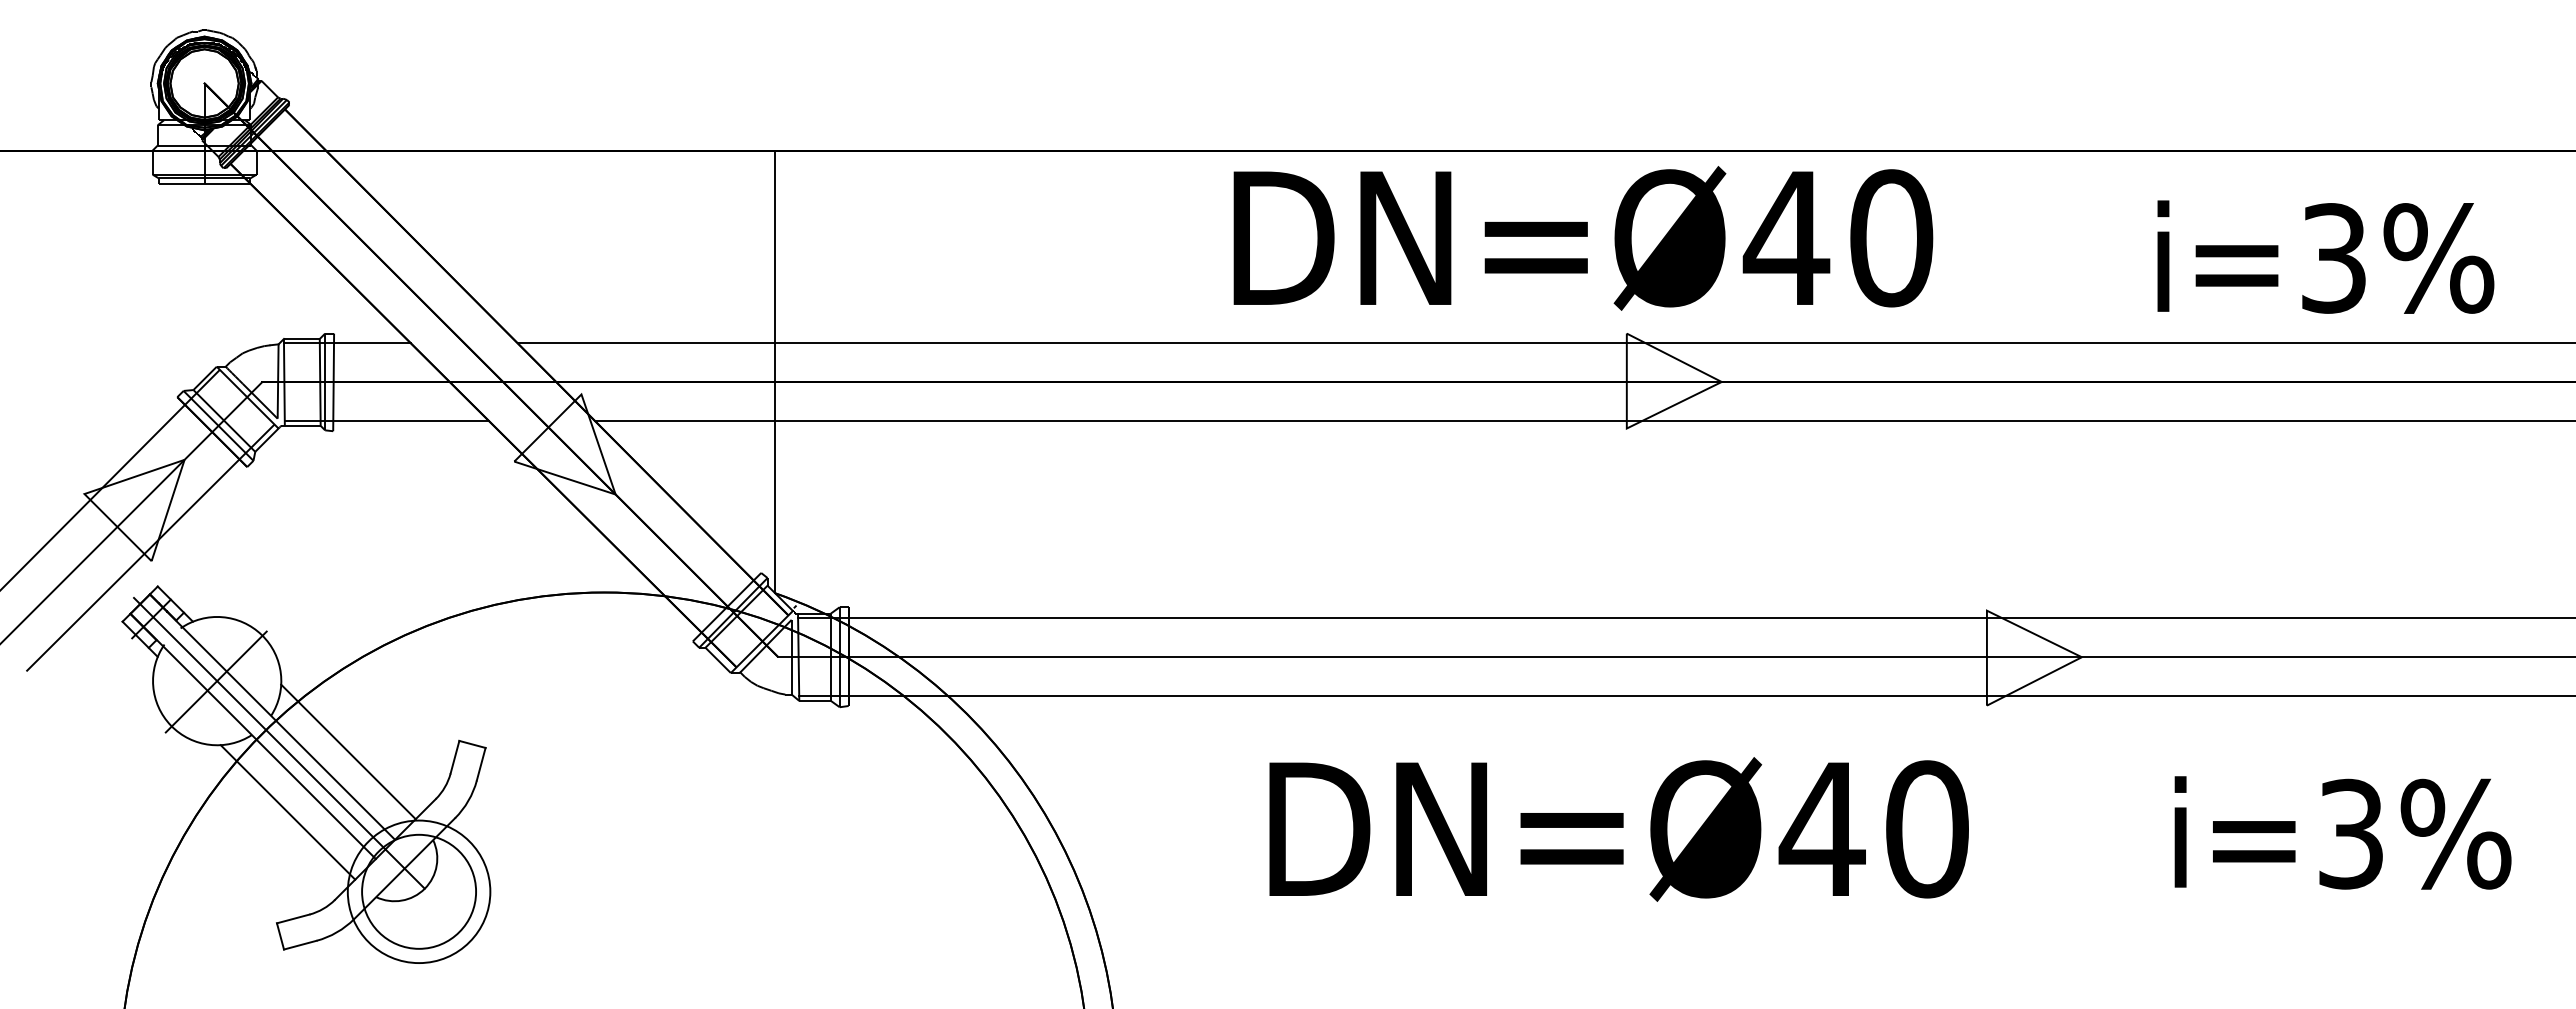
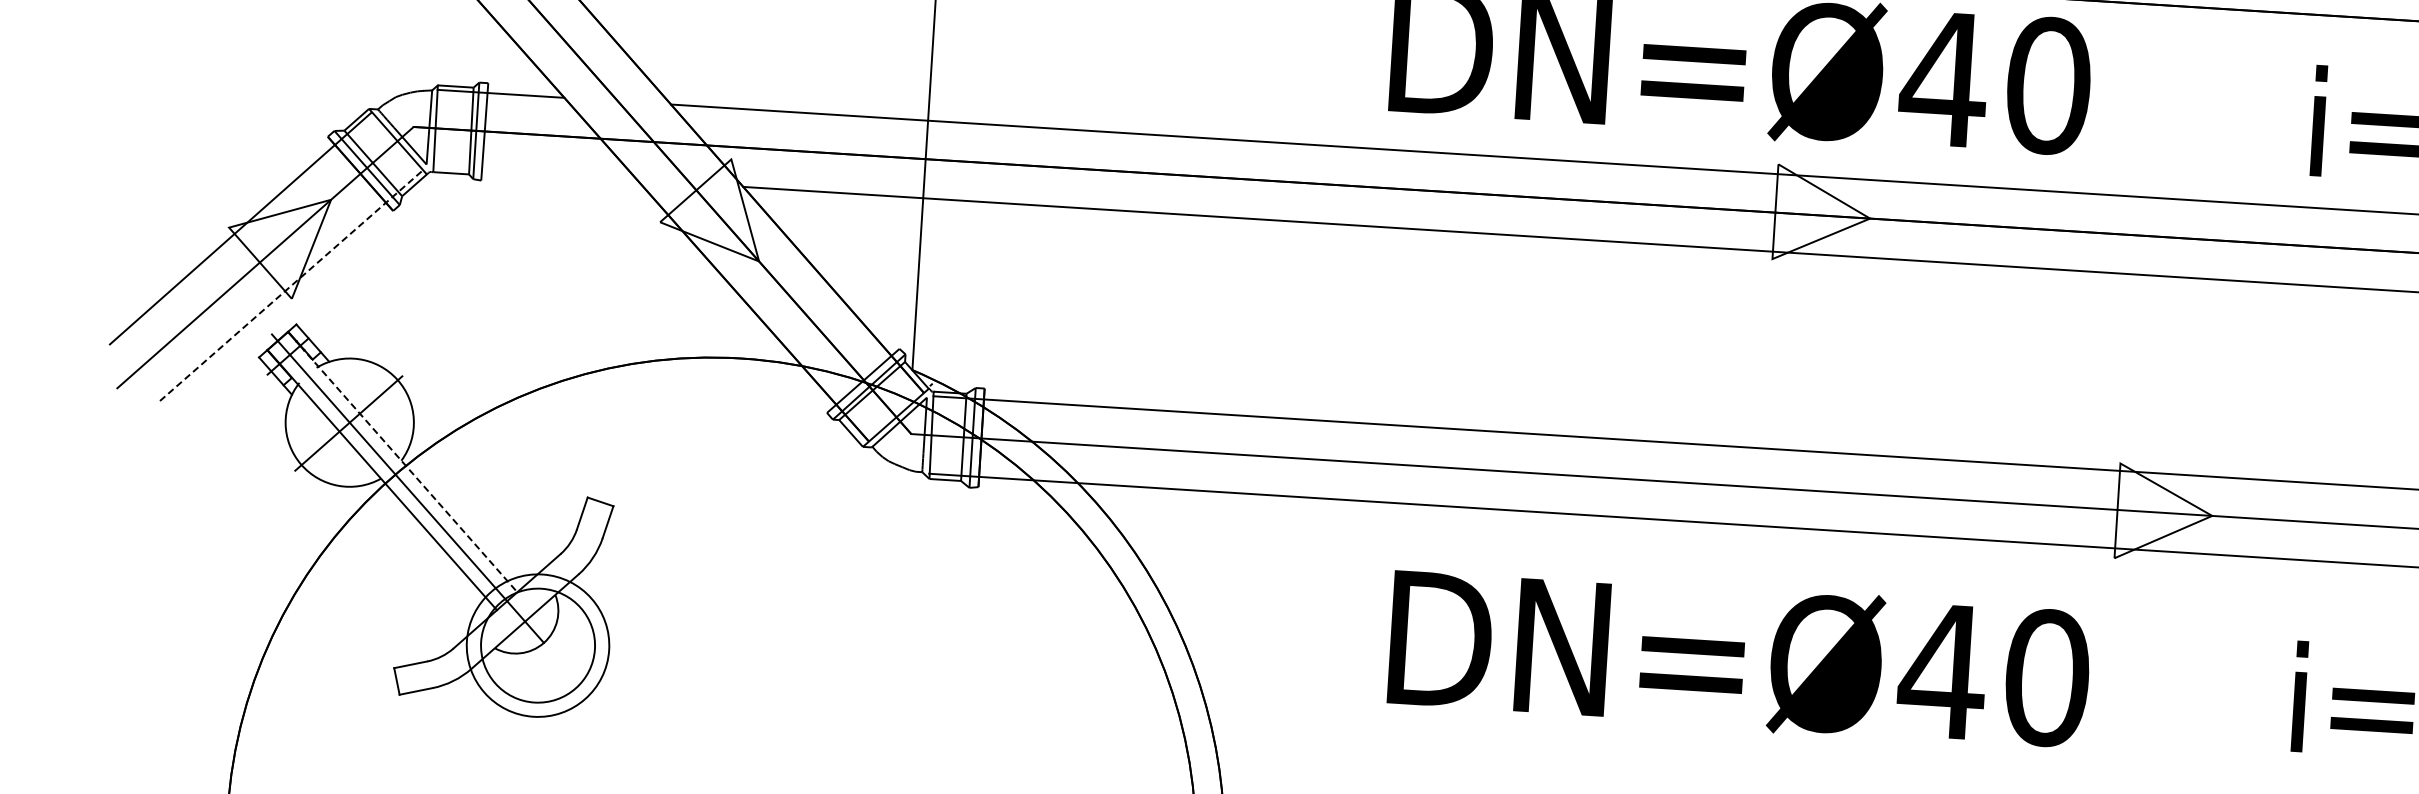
line: (386, 421) -> (535, 174), removed
line: (150, 547) -> (291, 285), solid -> dashed
line: (279, 724) -> (409, 469), solid -> dashed
line: (348, 751) -> (476, 501), removed
line: (287, 812) -> (411, 558), removed

